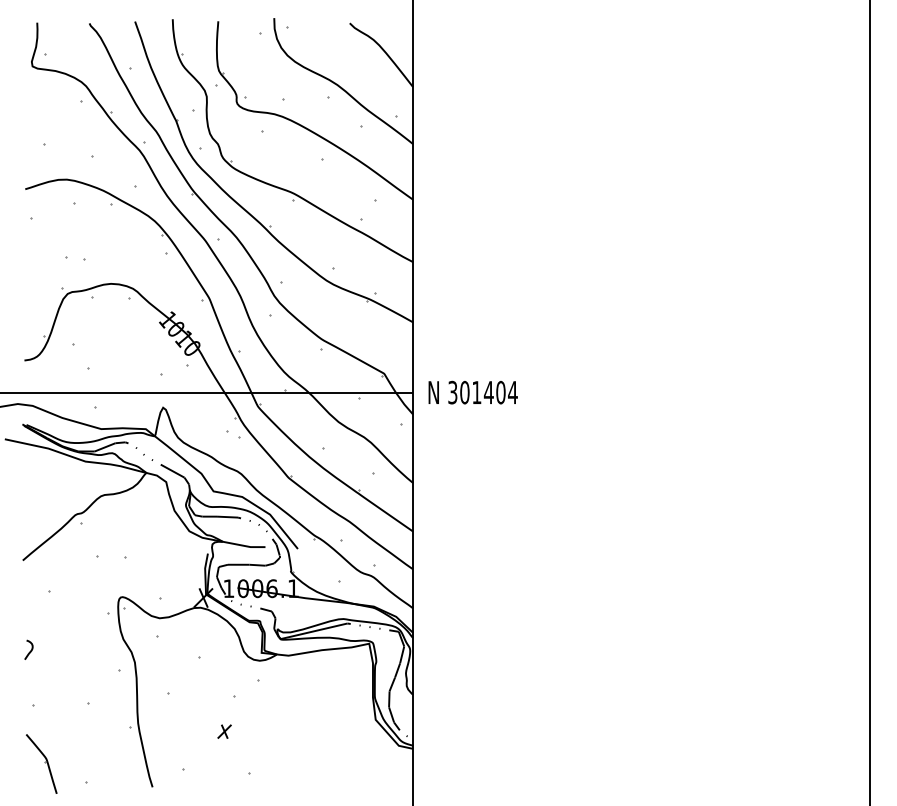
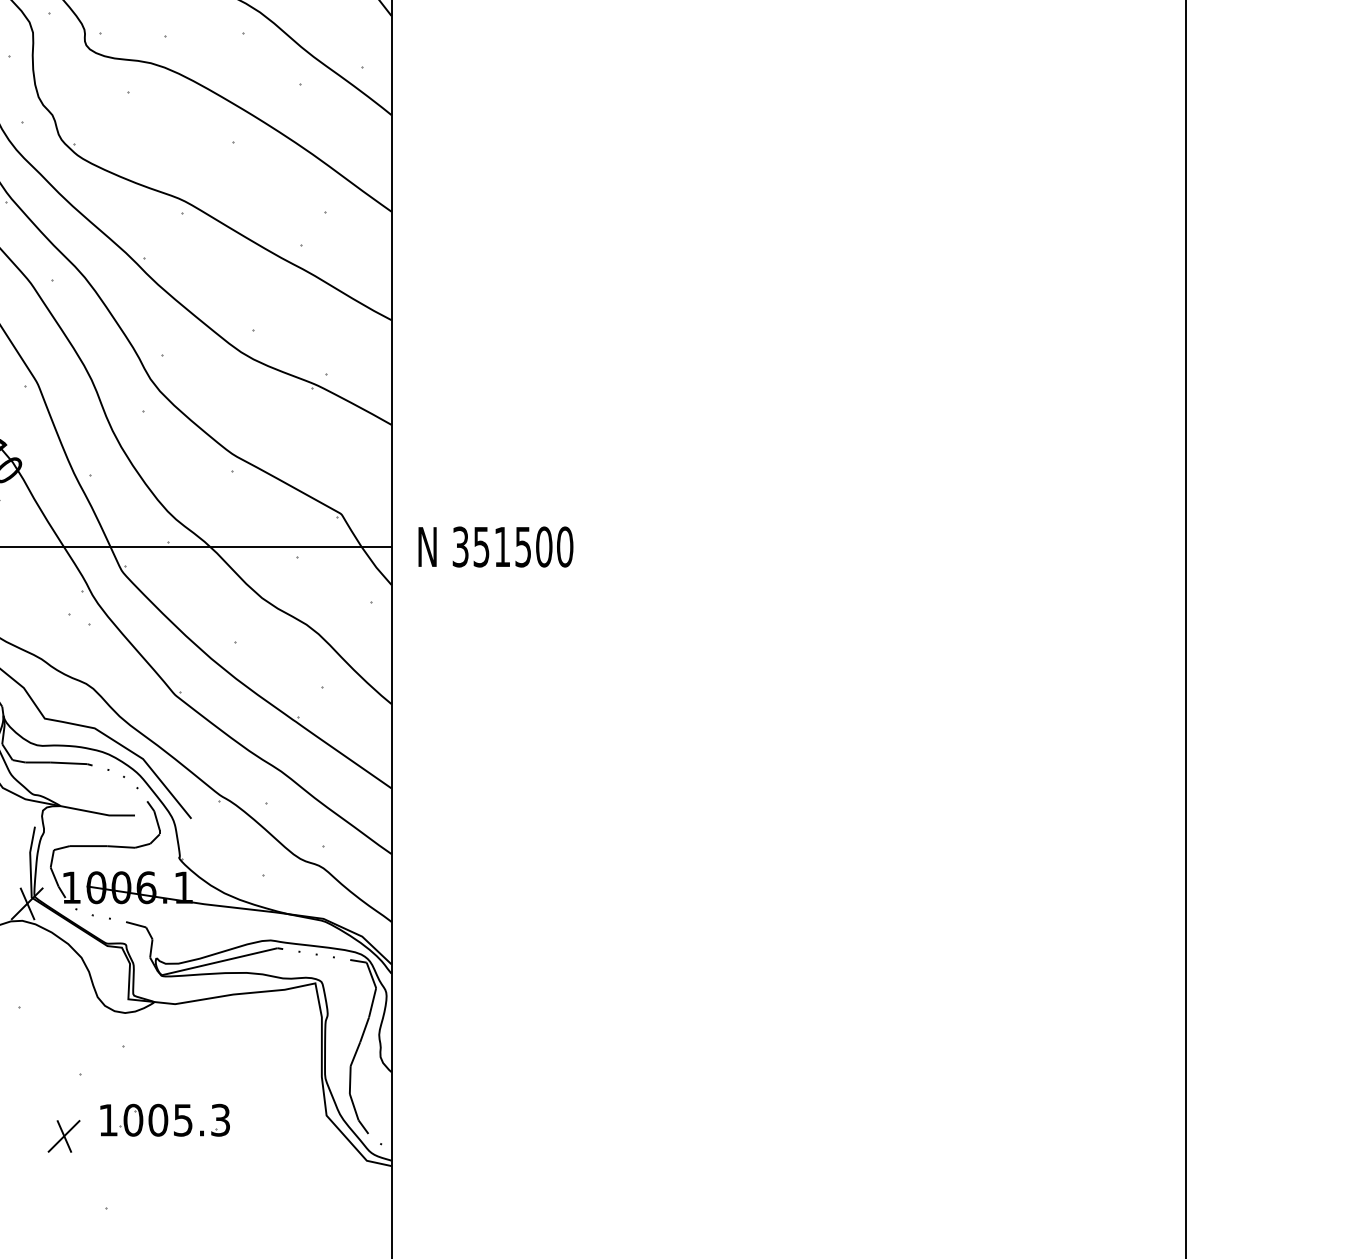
text: (488, 392) -> (522, 546), 301404 -> 351500
part: (282, 722) -> (164, 1120), added
part: (224, 731) -> (63, 1135), size x1.43

